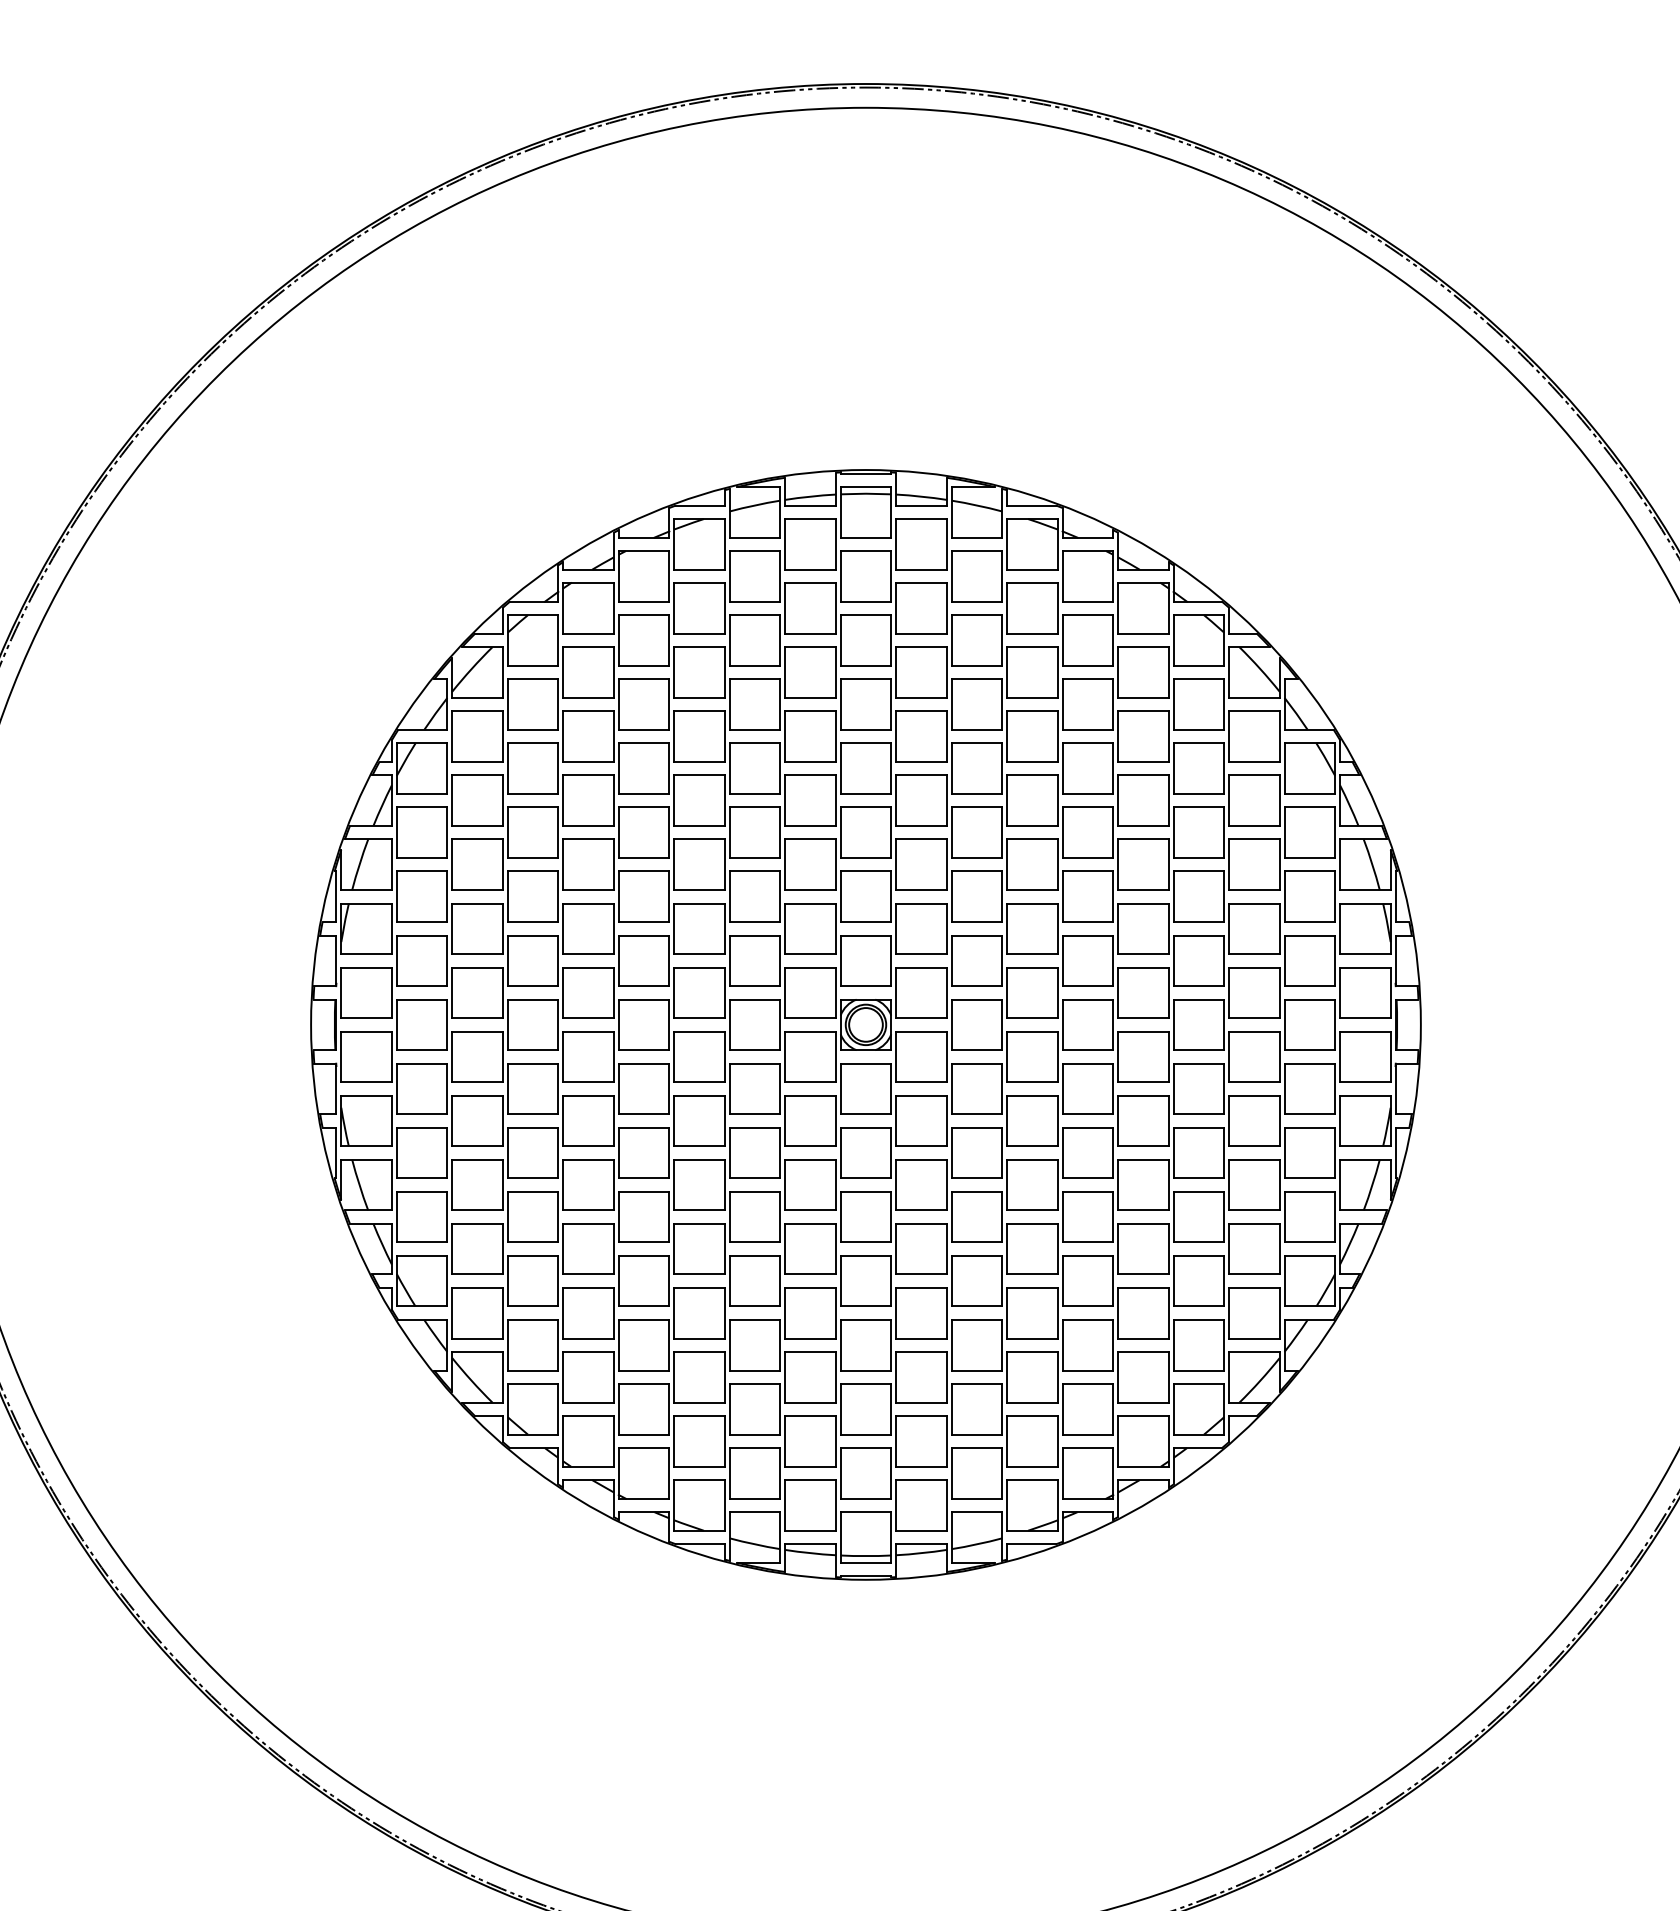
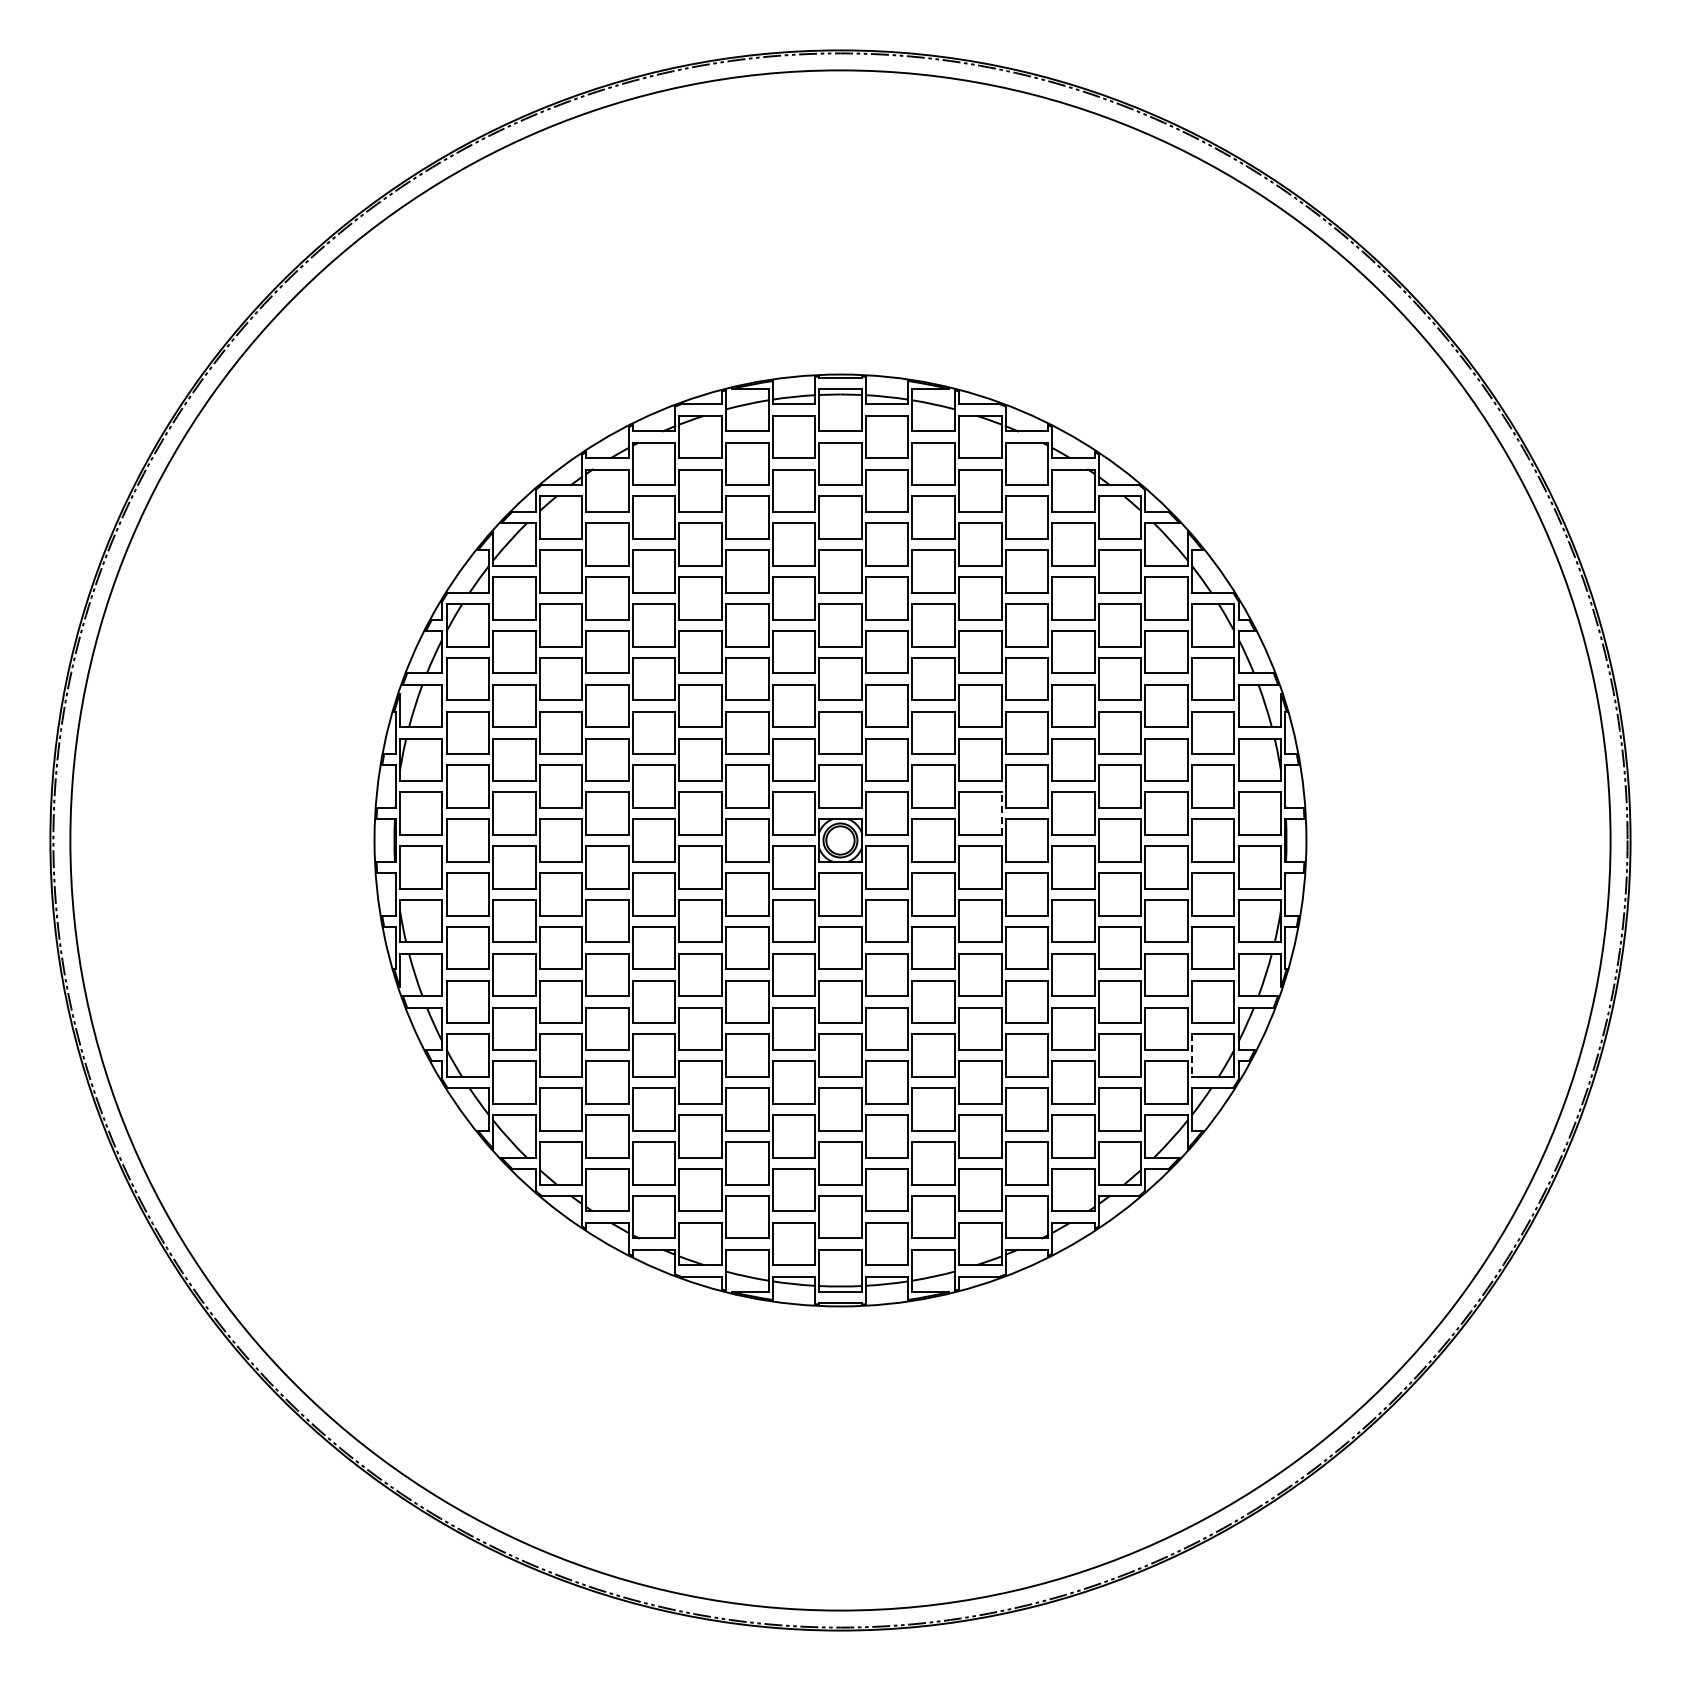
line: (1057, 992) -> (1001, 813), solid -> dashed
line: (1285, 1282) -> (1192, 1056), solid -> dashed

